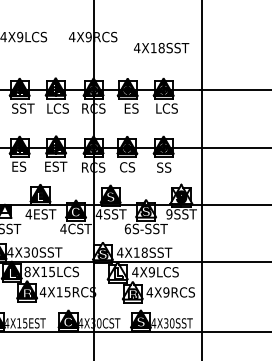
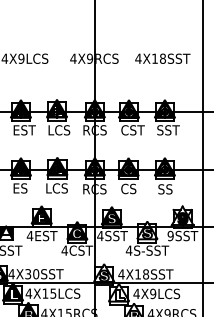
text: (161, 48) -> (162, 59), moved
text: (15, 108) -> (16, 130), SST -> EST
text: (131, 108) -> (132, 130), ES -> CST
text: (167, 108) -> (168, 130), LCS -> SST
text: (56, 166) -> (57, 188), EST -> LCS
text: (127, 228) -> (128, 250), 6S-SST -> 4S-SST
text: (27, 271) -> (28, 293), 8X15LCS -> 4X15LCS

